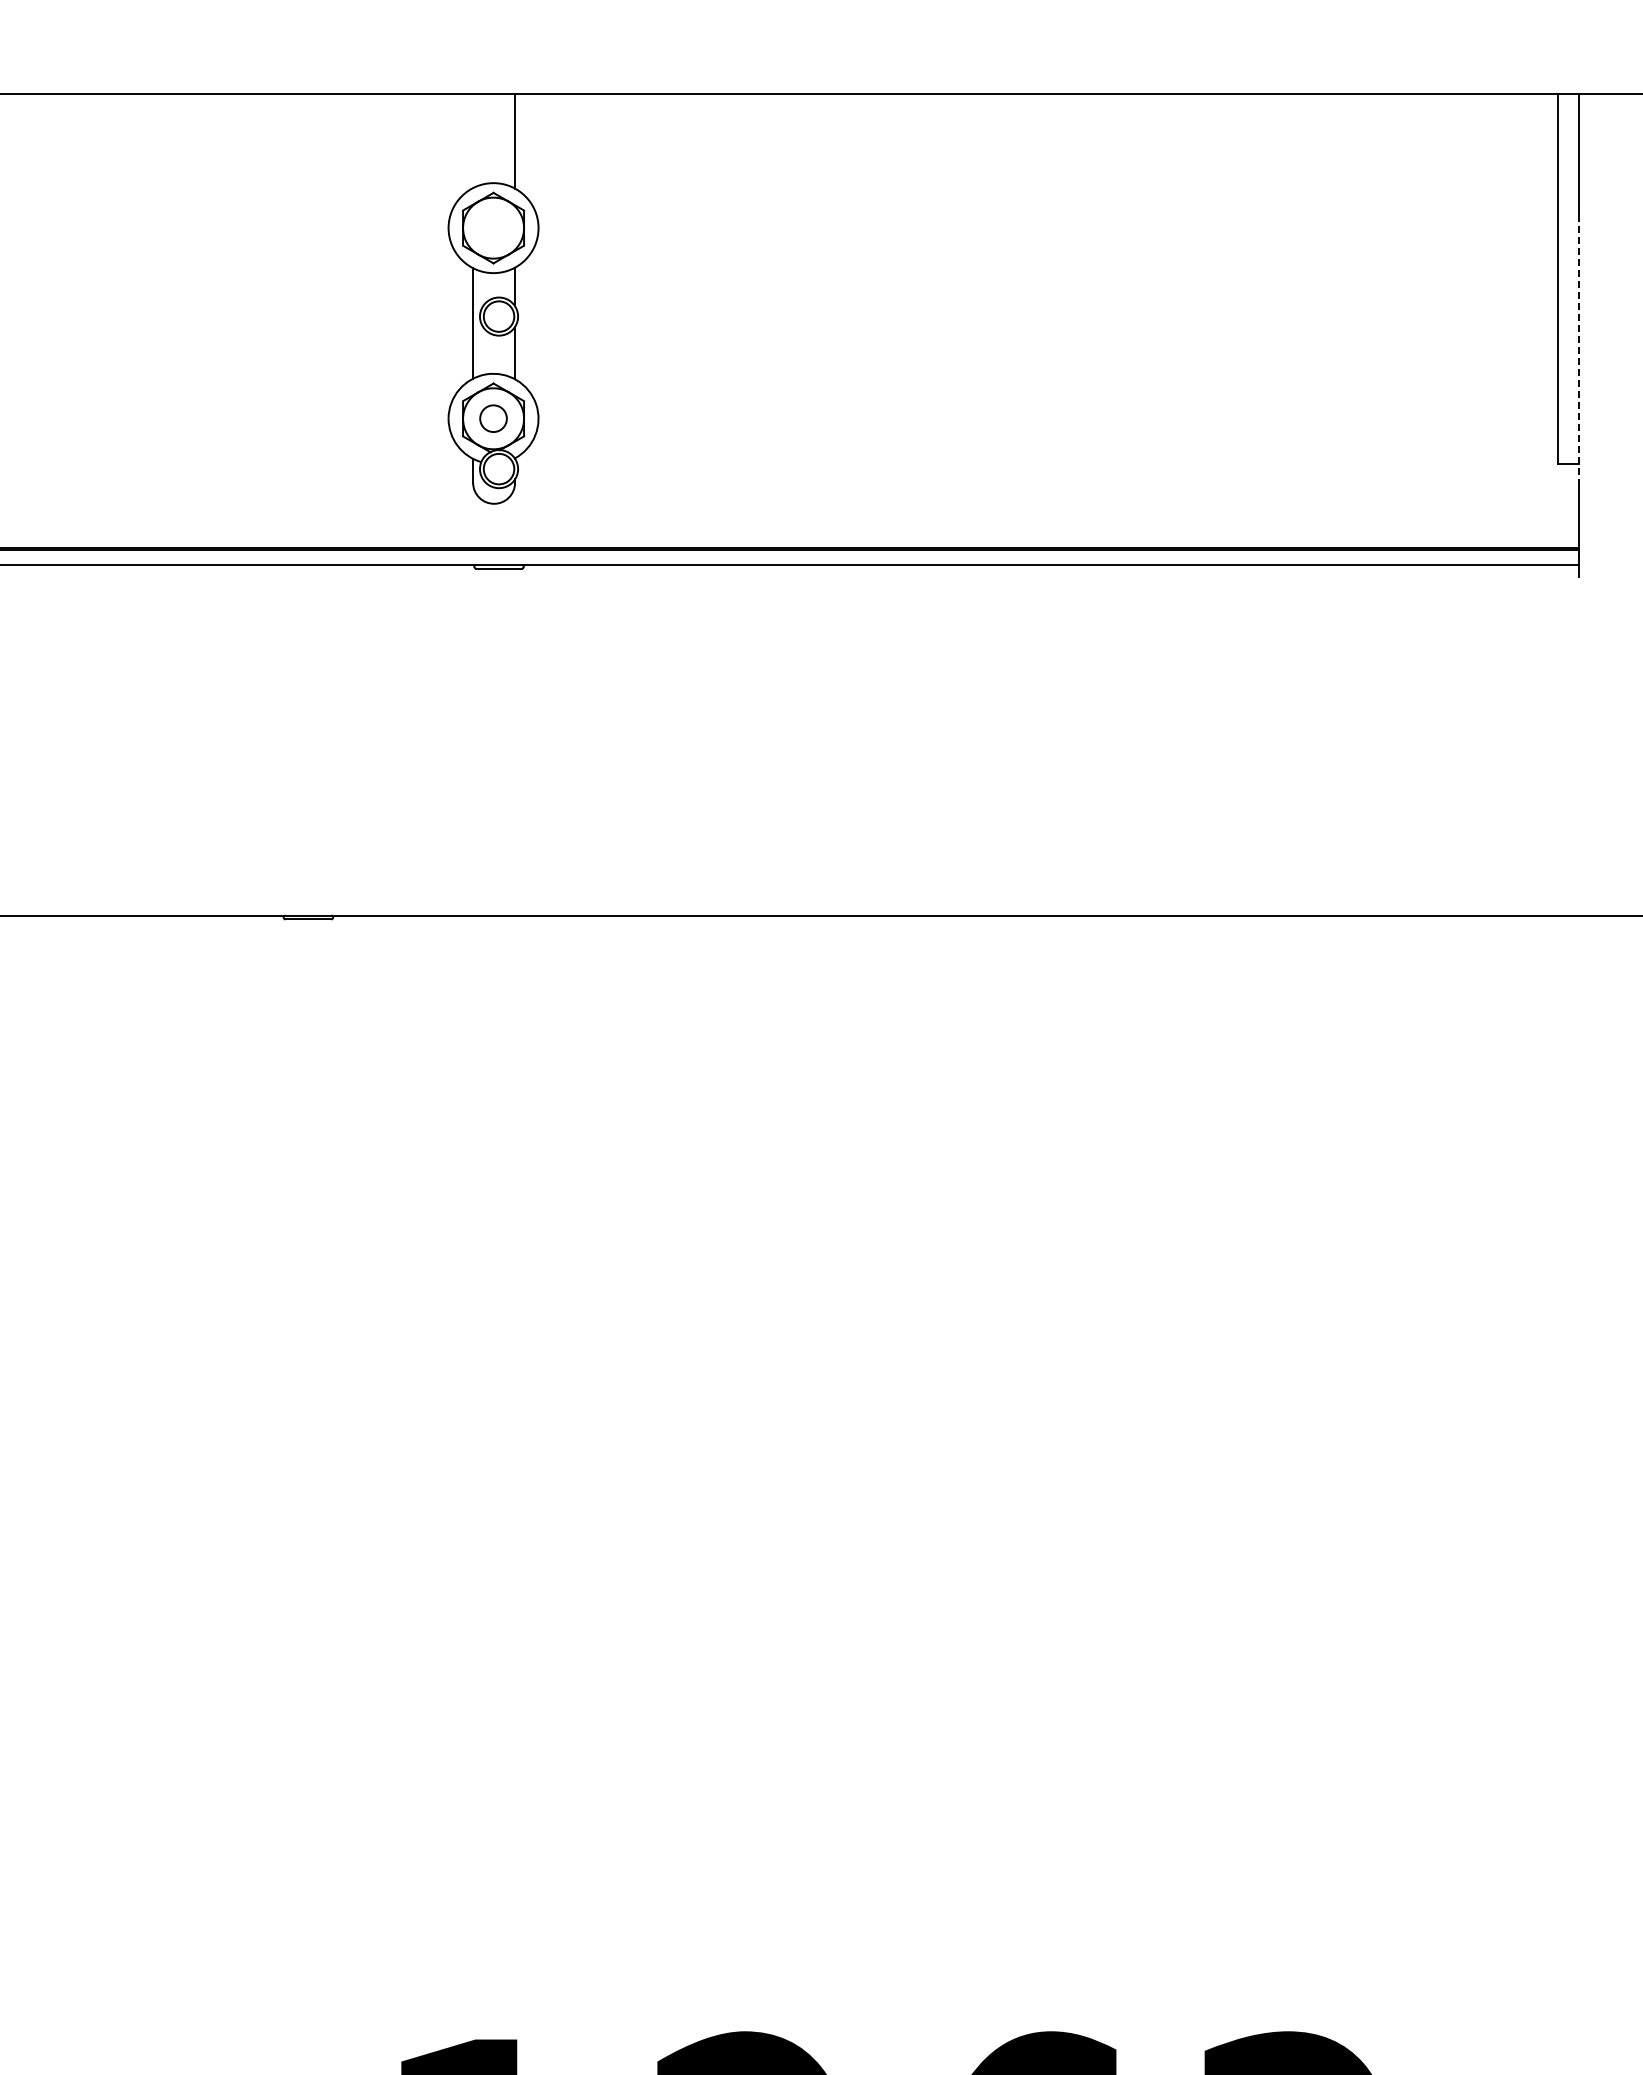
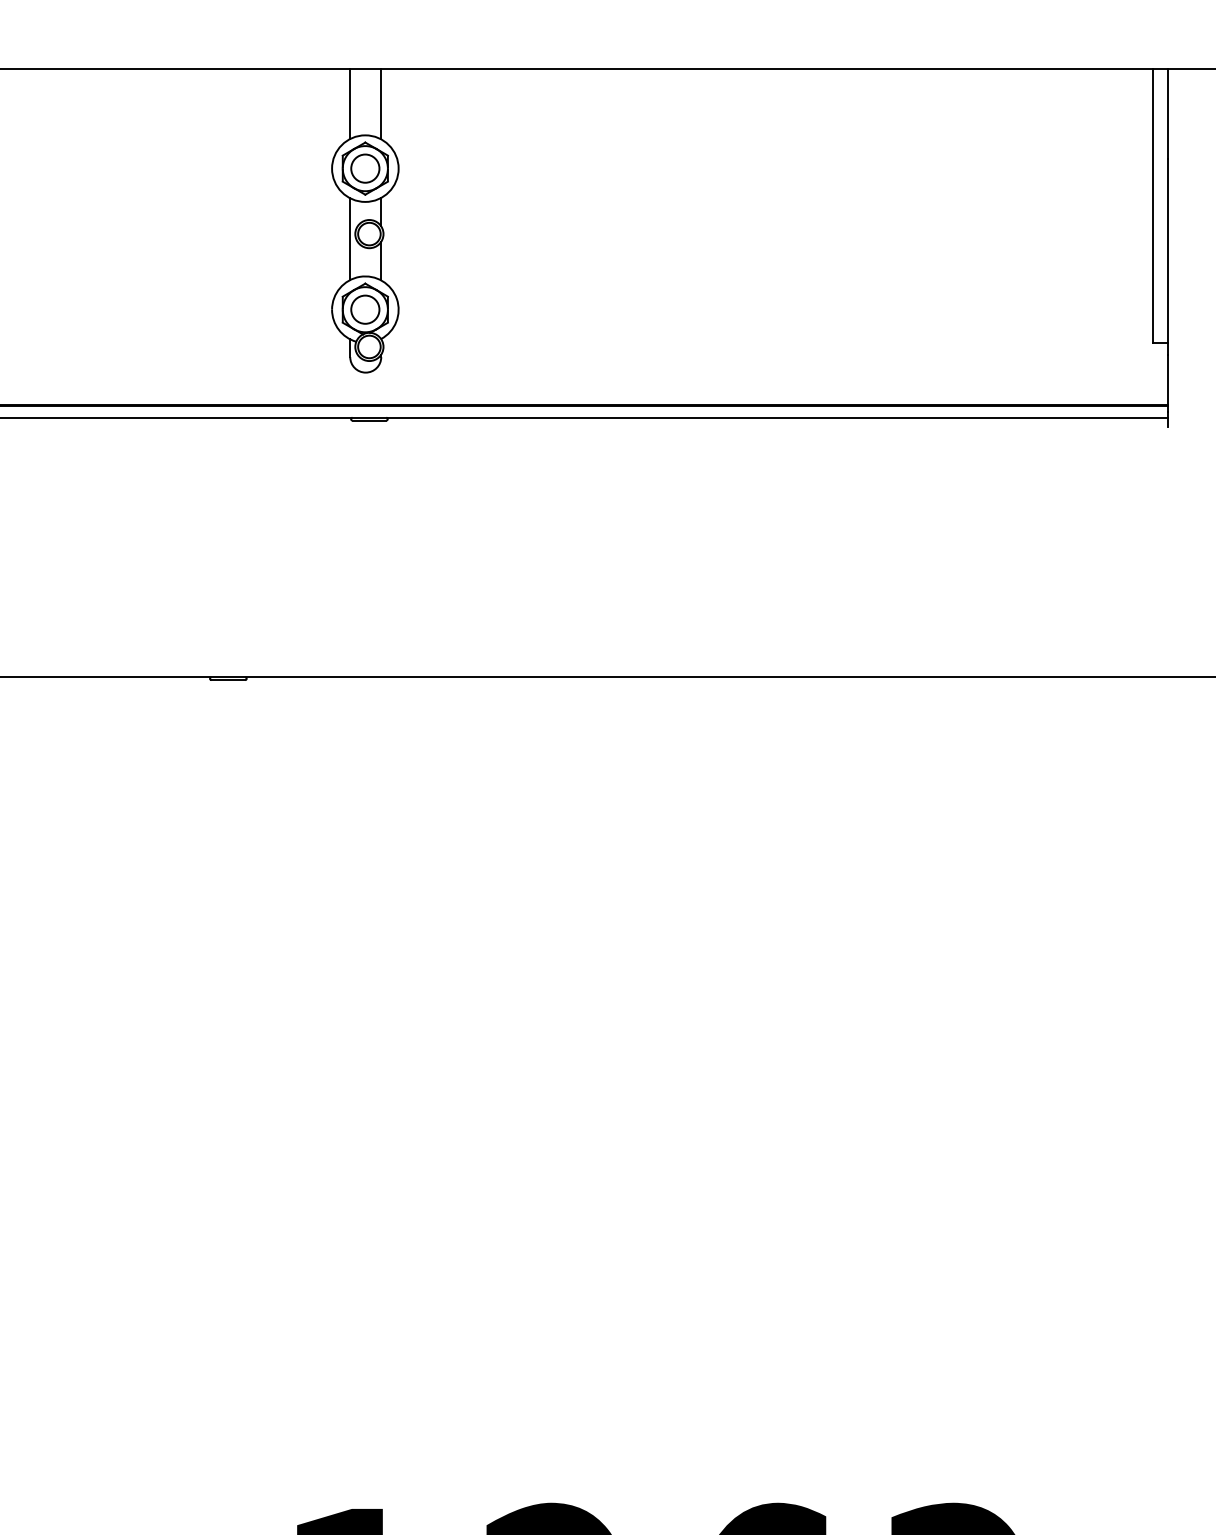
line: (473, 140) -> (350, 103), added
circle: (493, 228) -> (365, 168), added
line: (1578, 347) -> (1168, 256), dashed -> solid
circle: (493, 418) -> (365, 309), size x1.43

